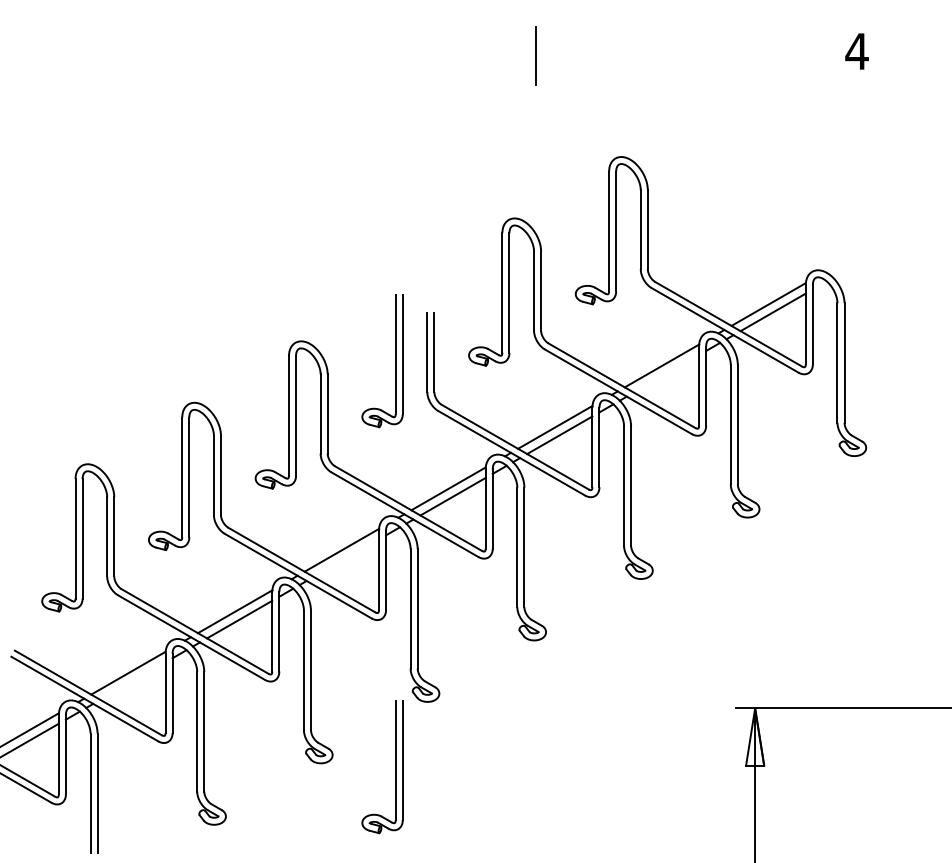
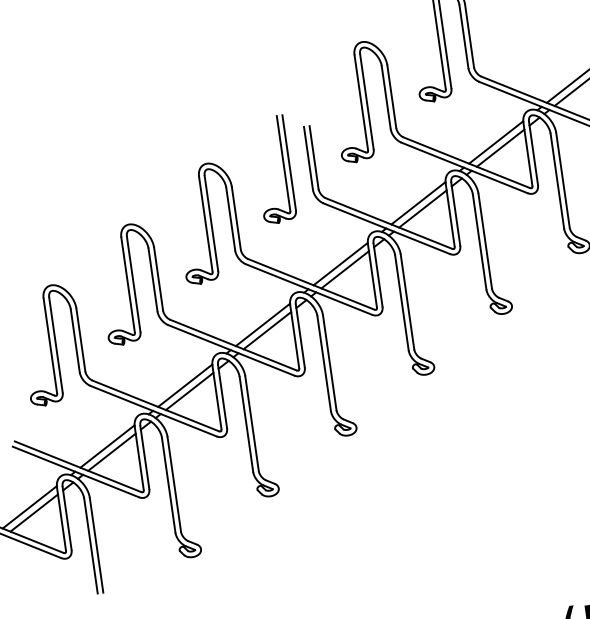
line: (666, 373) -> (500, 147), added
line: (345, 557) -> (266, 330), added
line: (132, 680) -> (111, 451), added
part: (395, 767) -> (330, 491), removed

